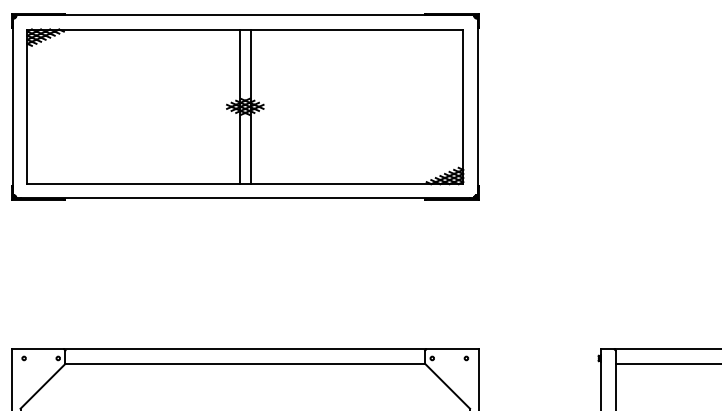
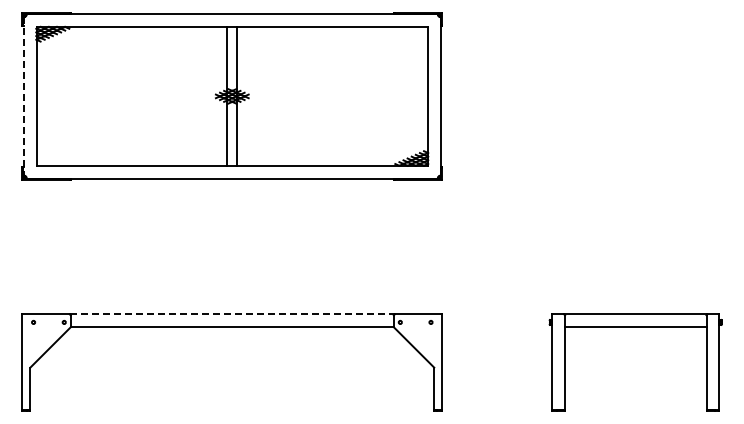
line: (12, 106) -> (23, 96), solid -> dashed
line: (245, 349) -> (232, 314), solid -> dashed

